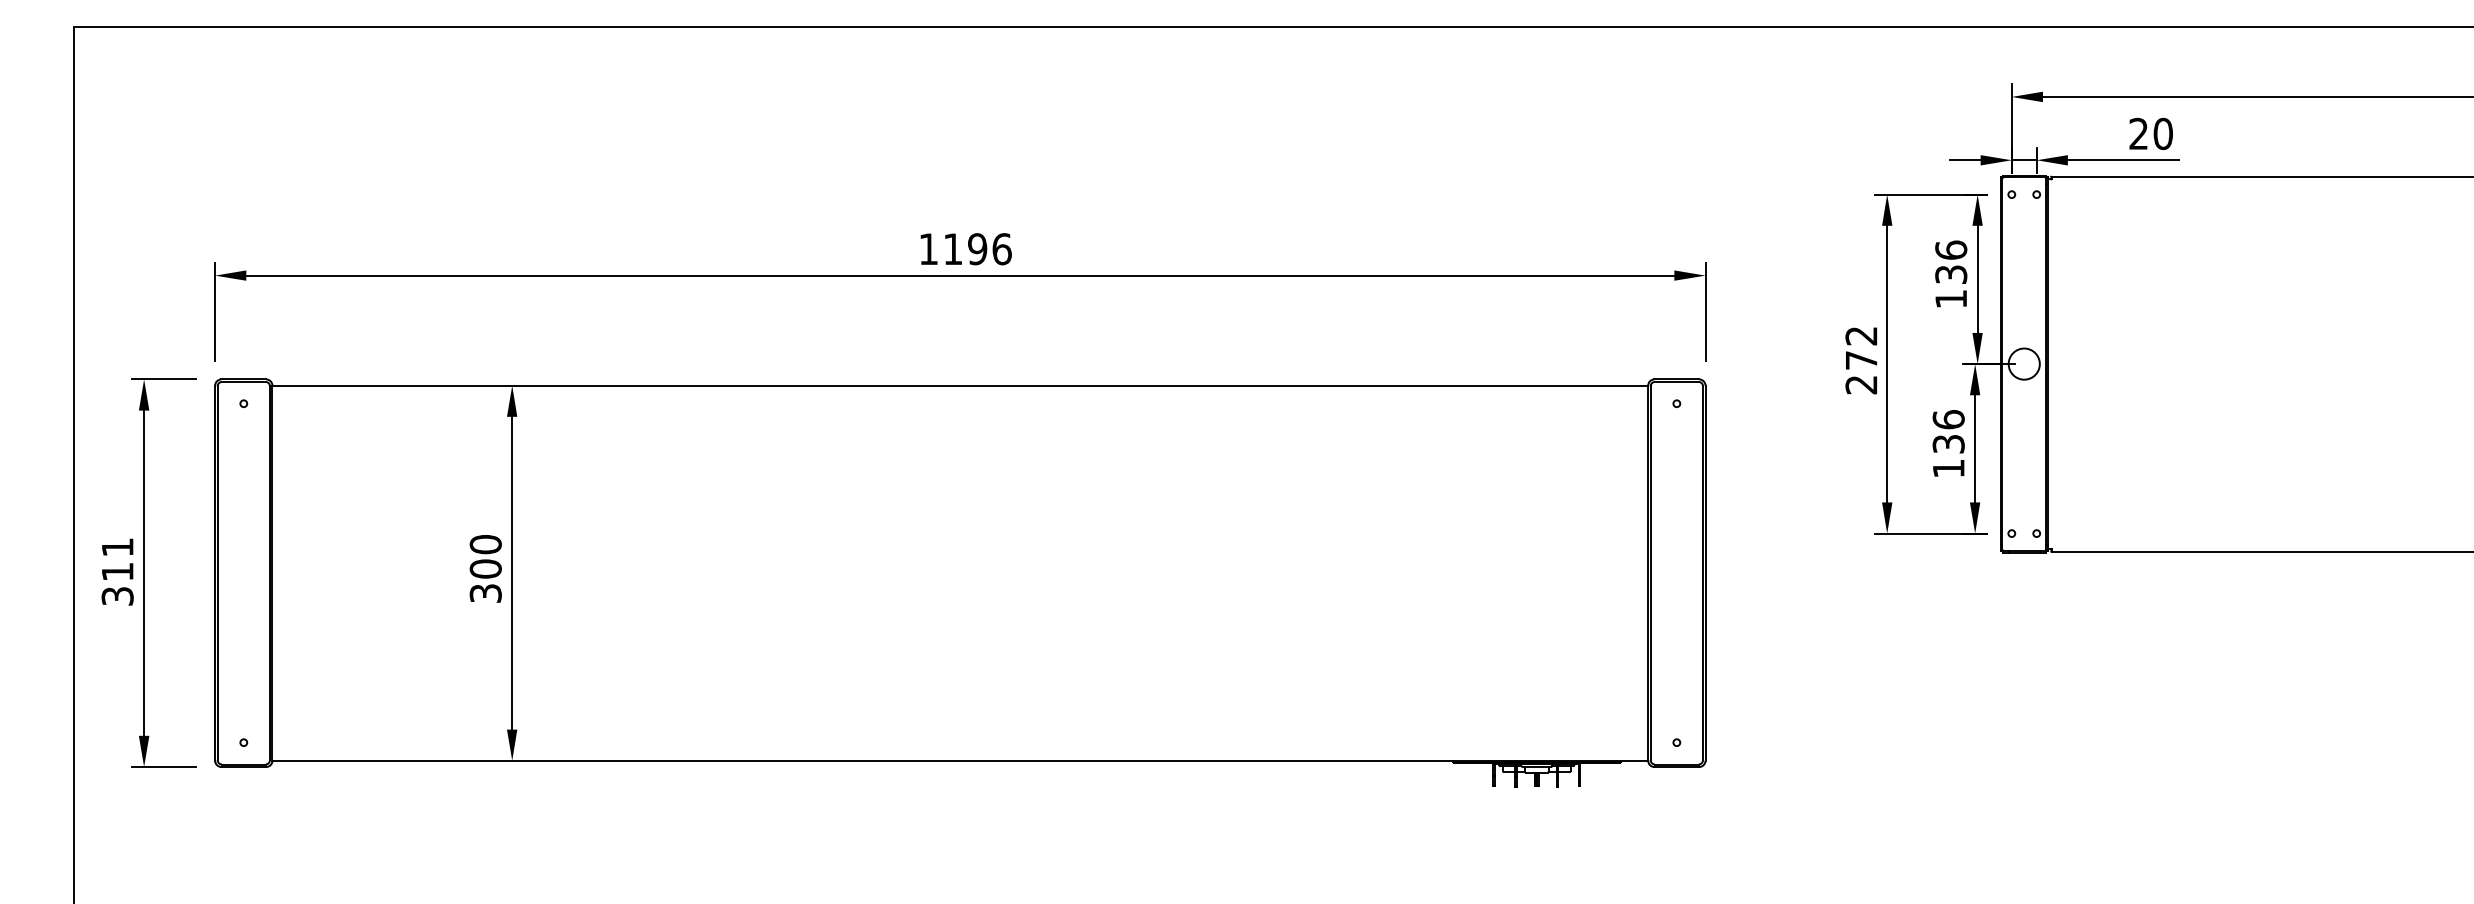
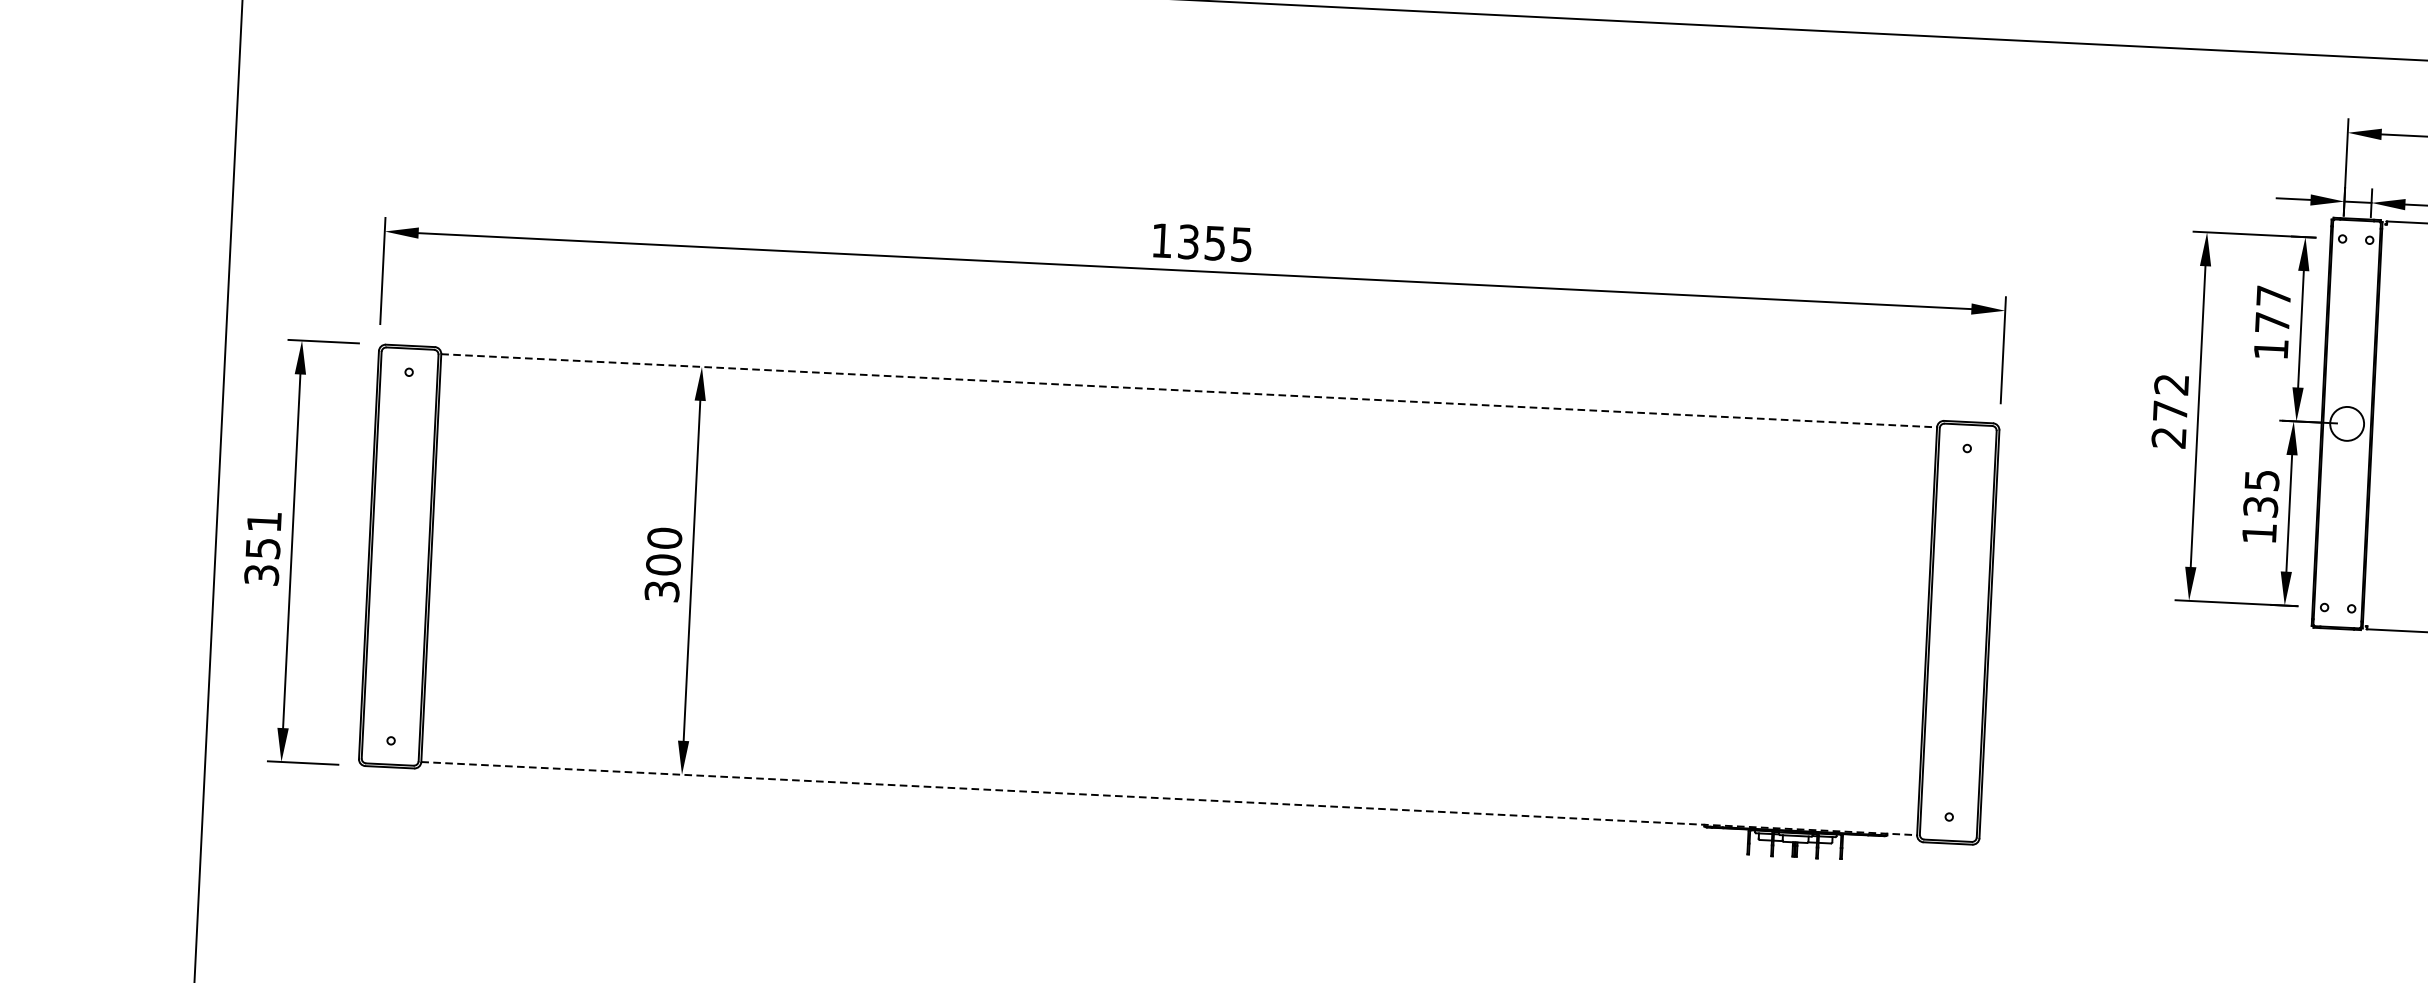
text: (977, 249) -> (1215, 243), 1196 -> 1355
text: (1951, 261) -> (2273, 308), 136 -> 177
line: (960, 385) -> (1189, 390), solid -> dashed
text: (1948, 419) -> (2261, 480), 136 -> 135
text: (117, 572) -> (262, 549), 311 -> 351
line: (960, 760) -> (1169, 798), solid -> dashed

